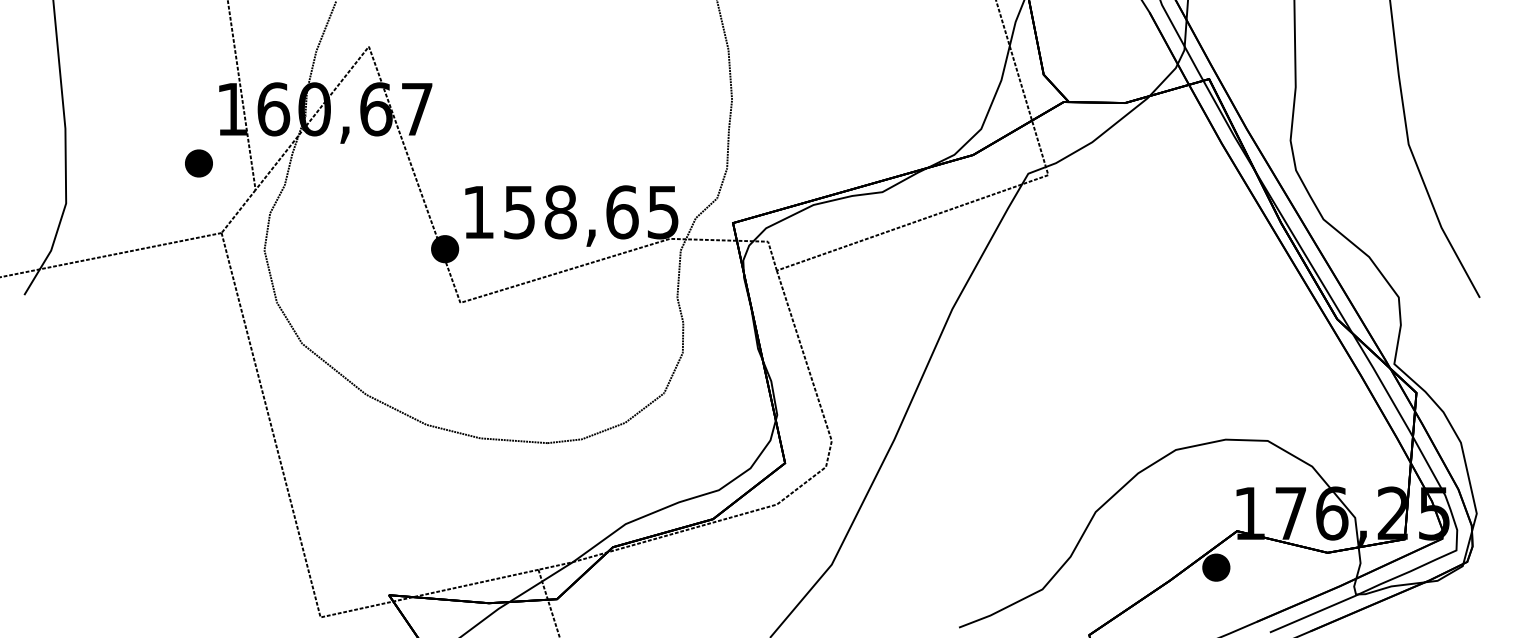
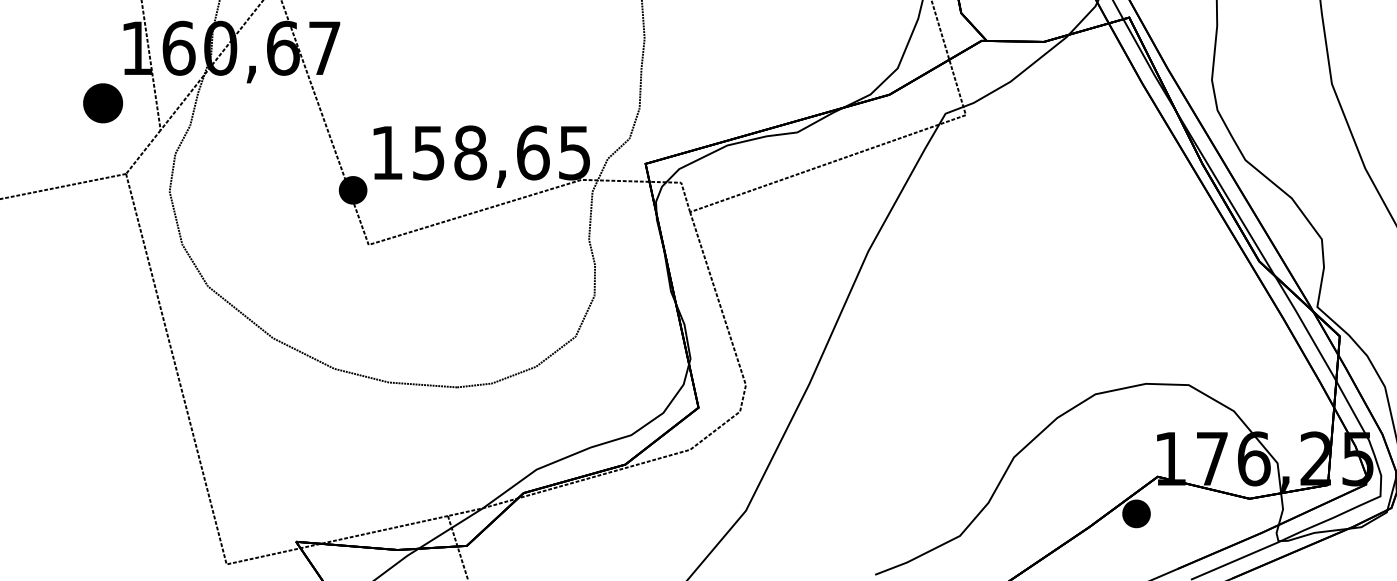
part: (198, 163) -> (102, 103), size x1.4

